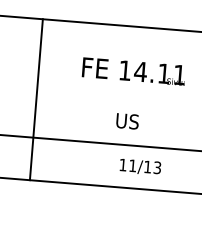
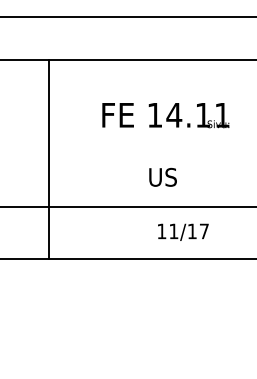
text: (156, 167) -> (203, 231), 11/13 -> 11/17

